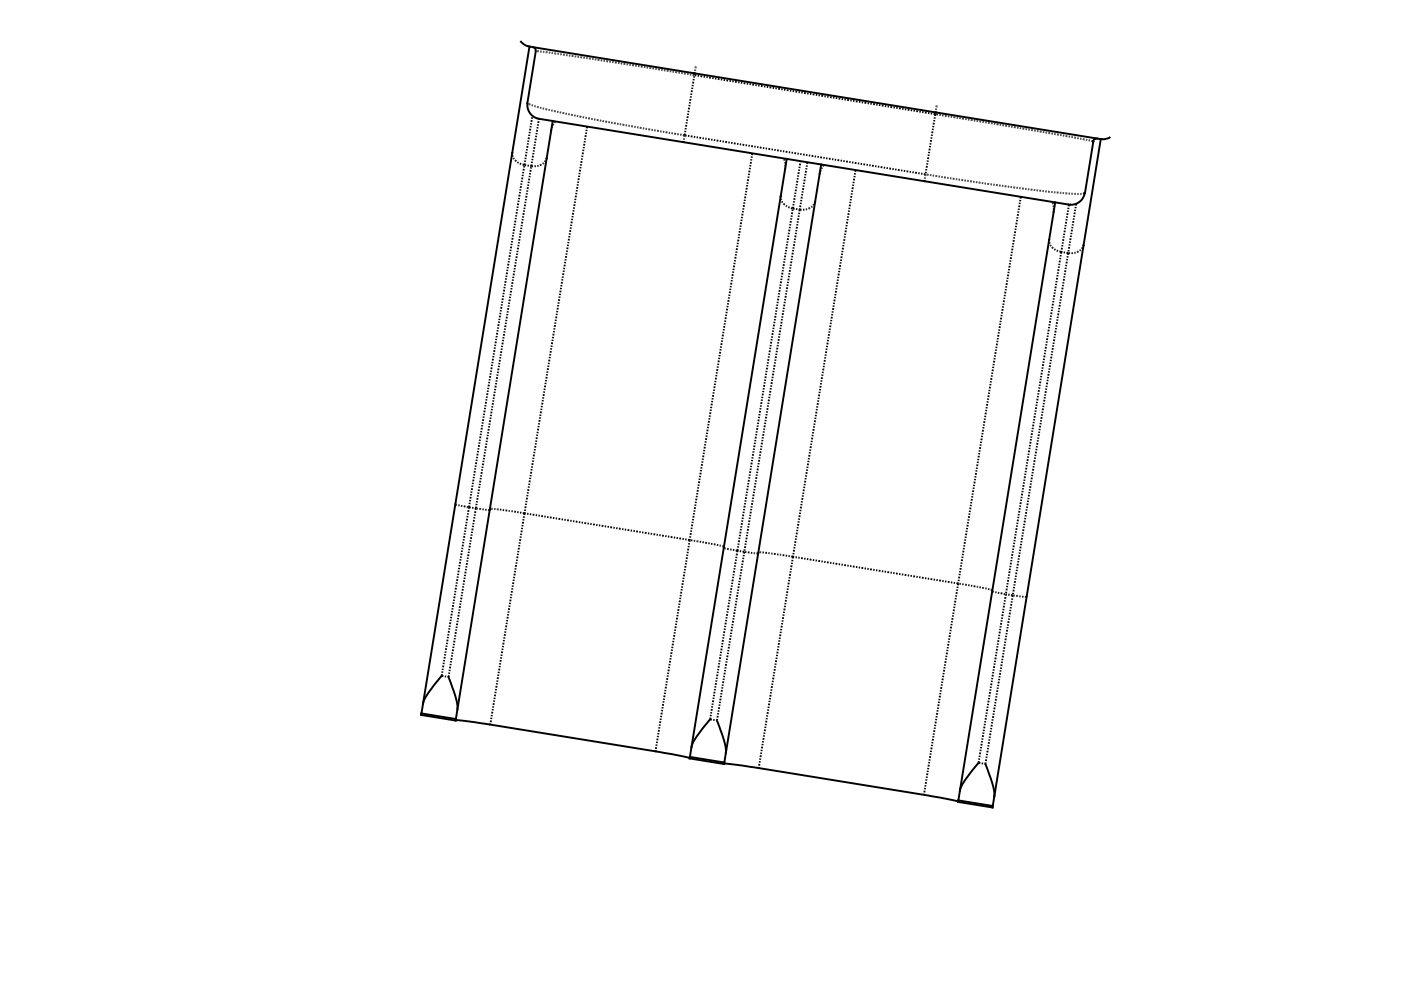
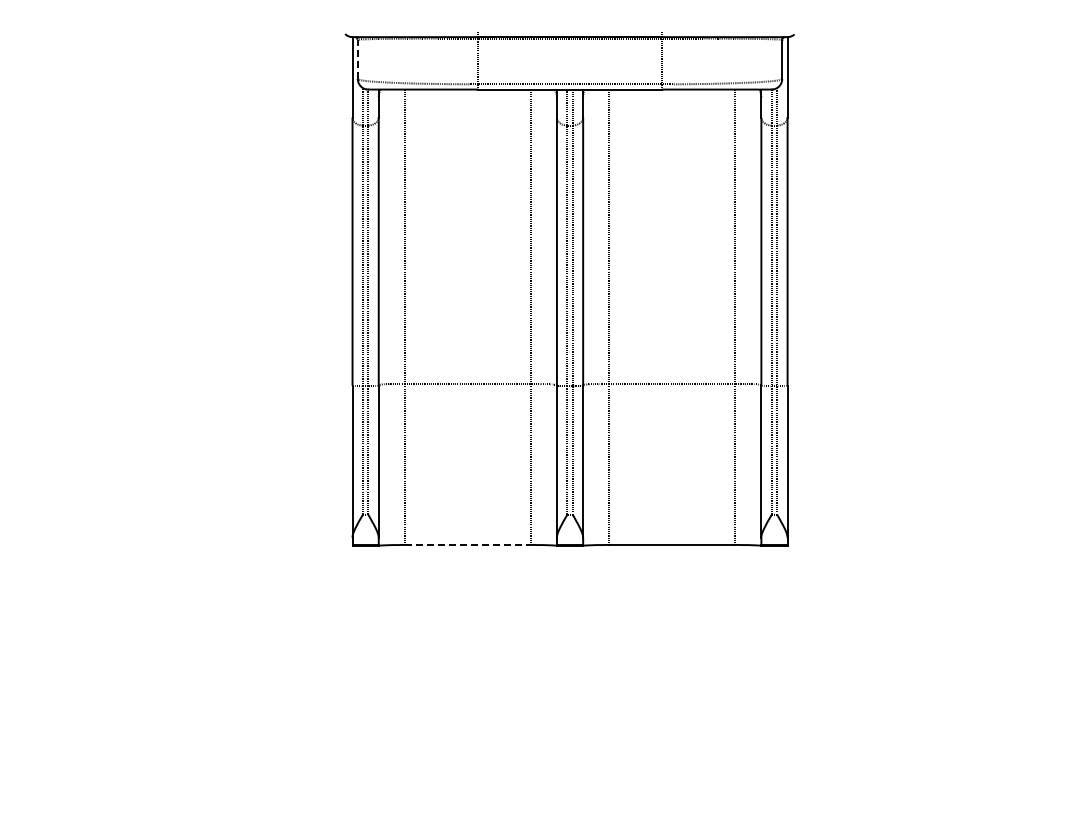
line: (531, 77) -> (357, 59), solid -> dashed
line: (572, 737) -> (467, 544), solid -> dashed

